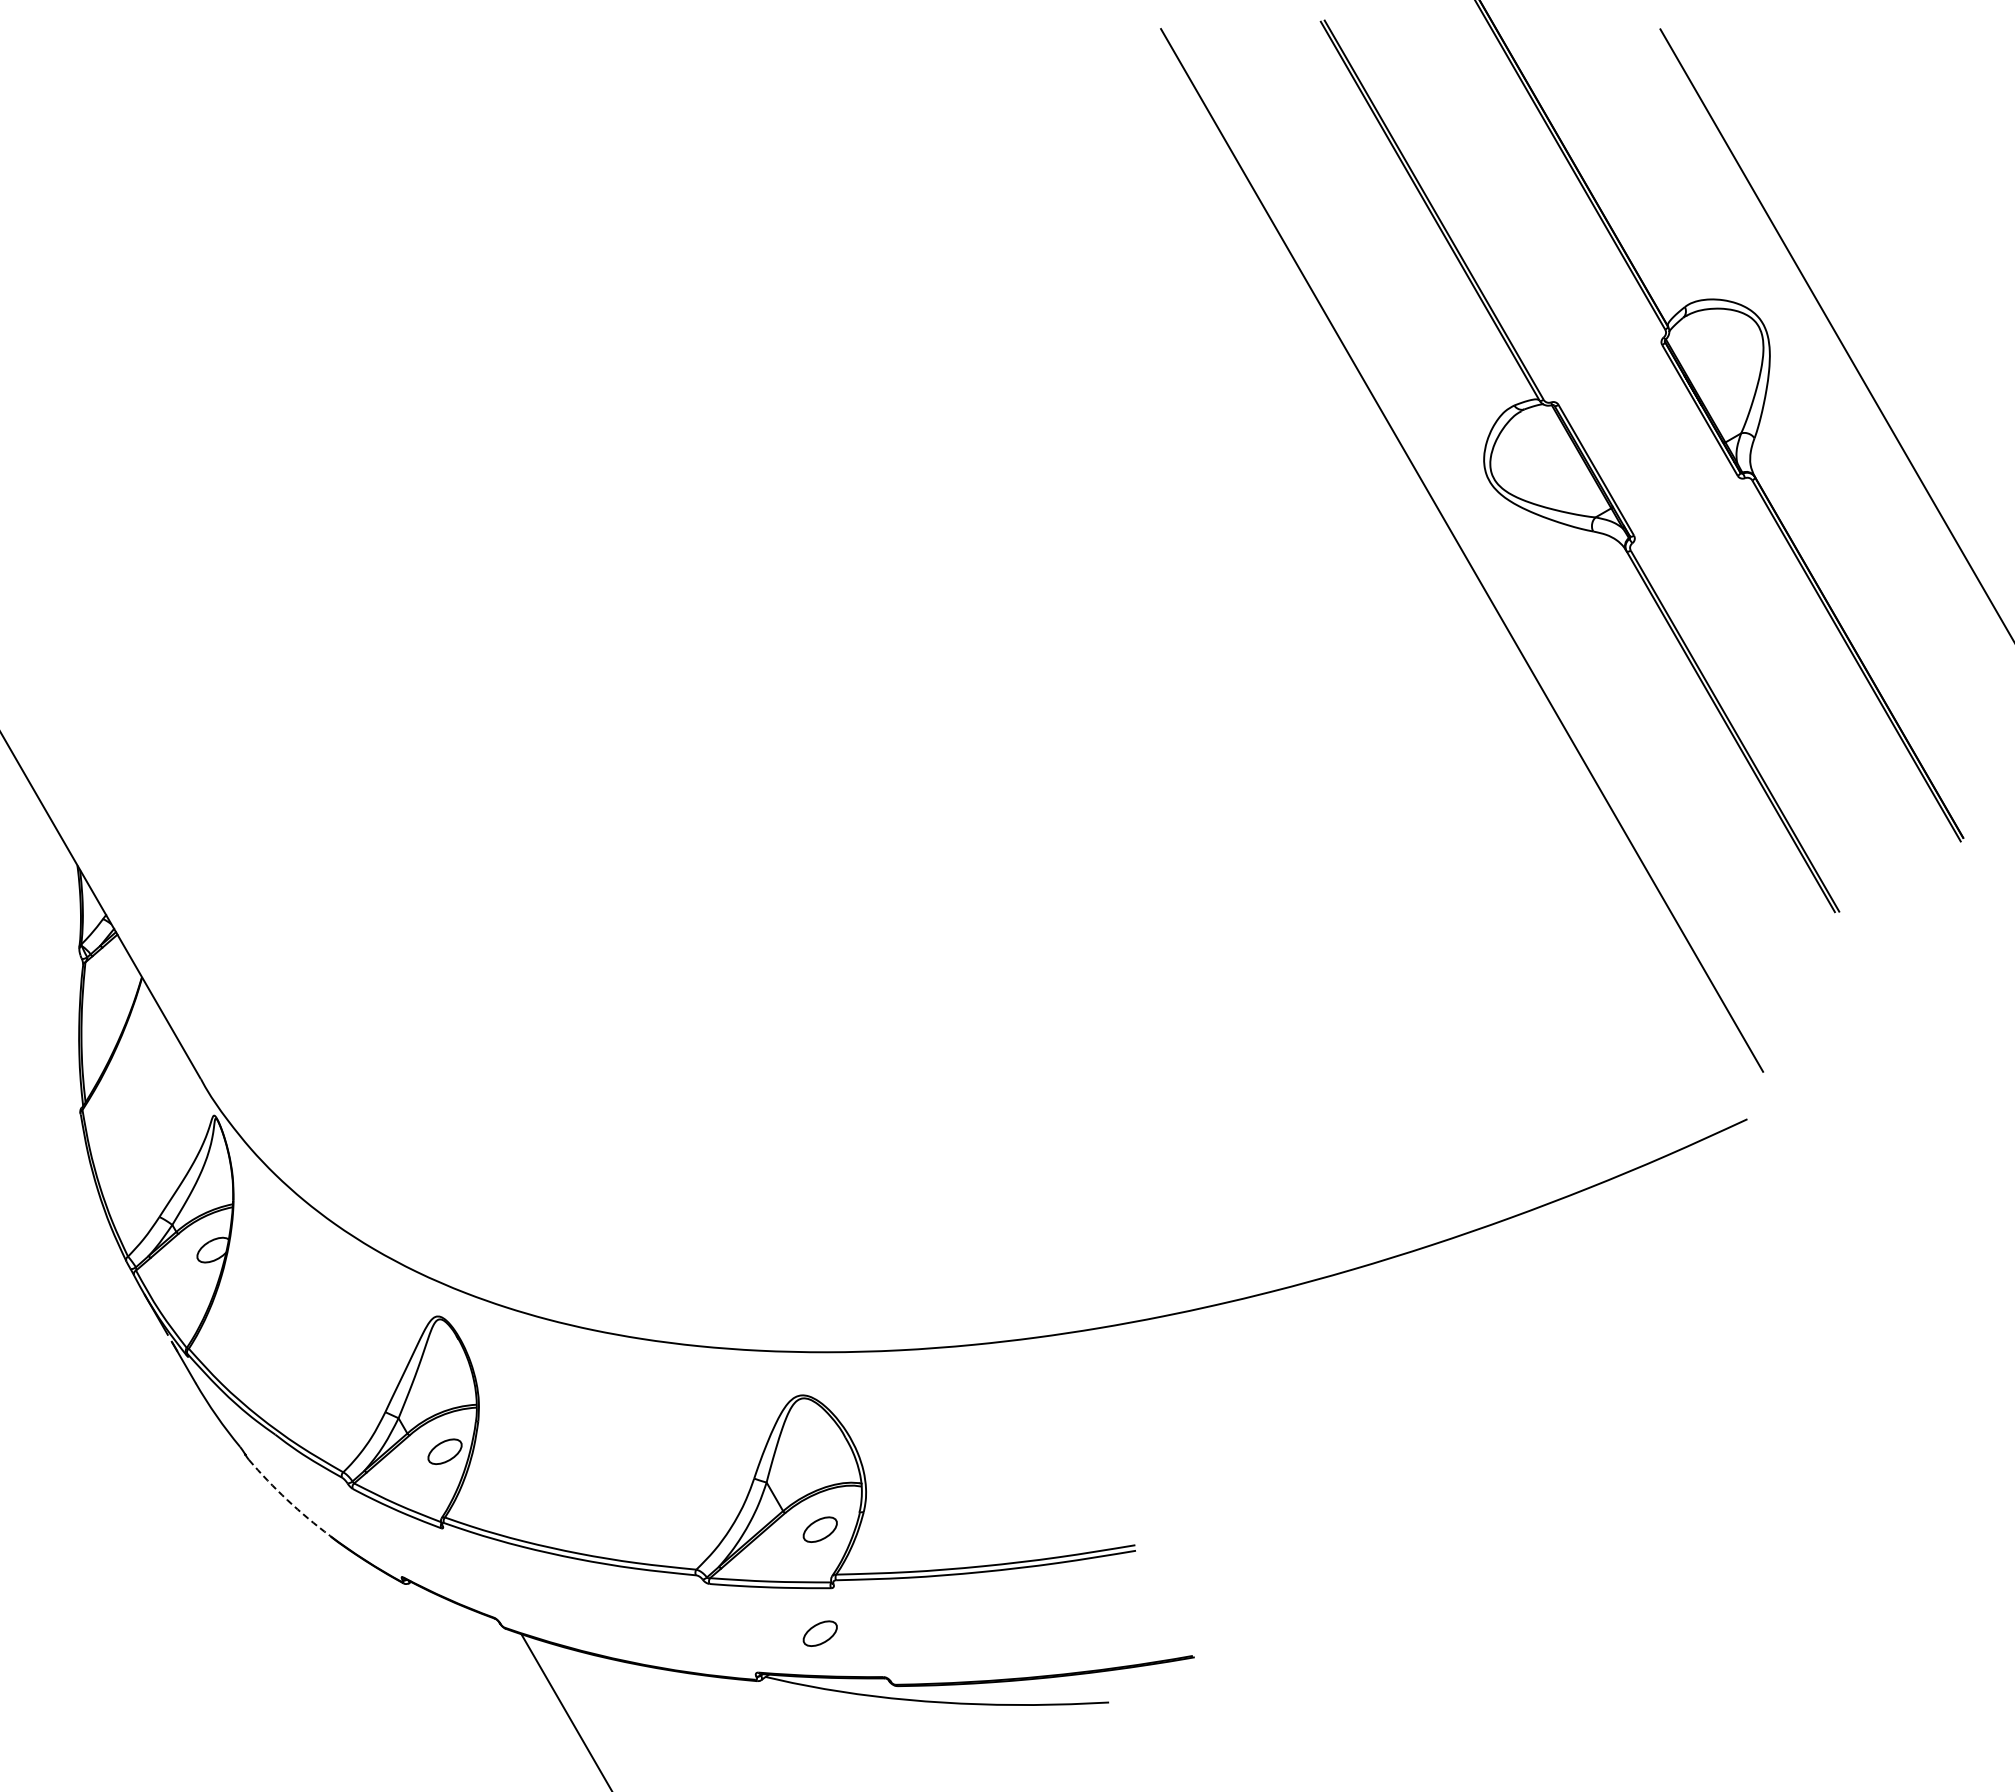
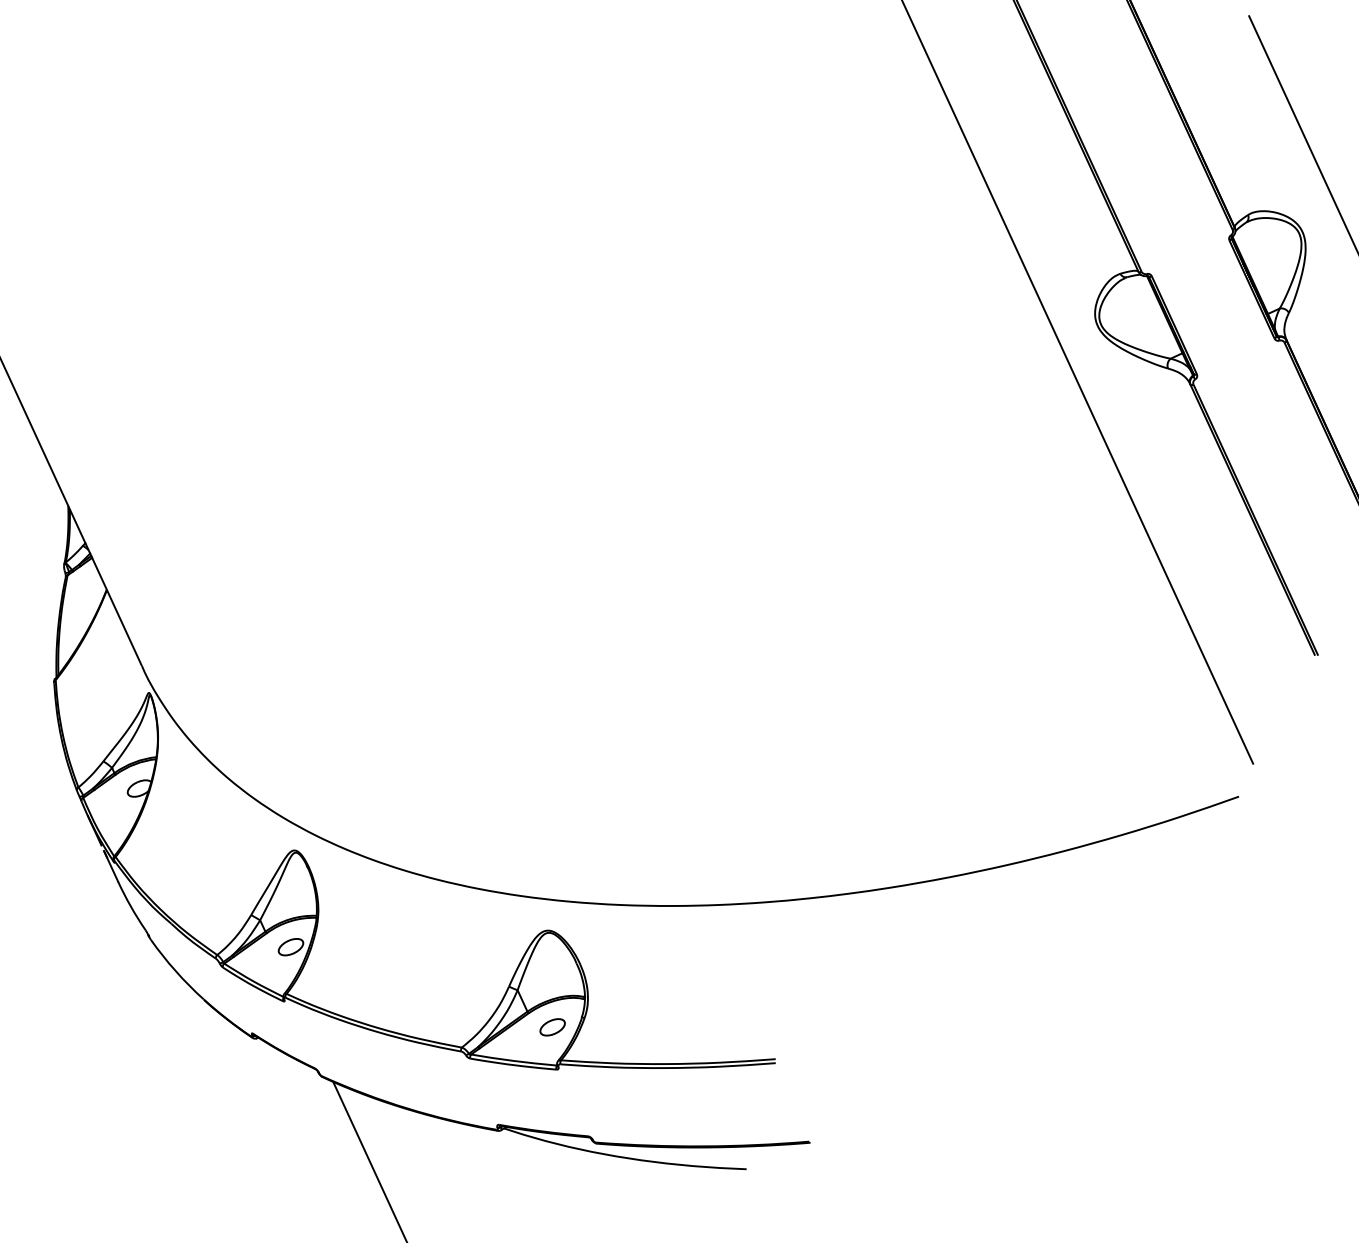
arc: (287, 1499) -> (175, 970), dashed -> solid
part: (819, 1633) -> (545, 1101), removed

